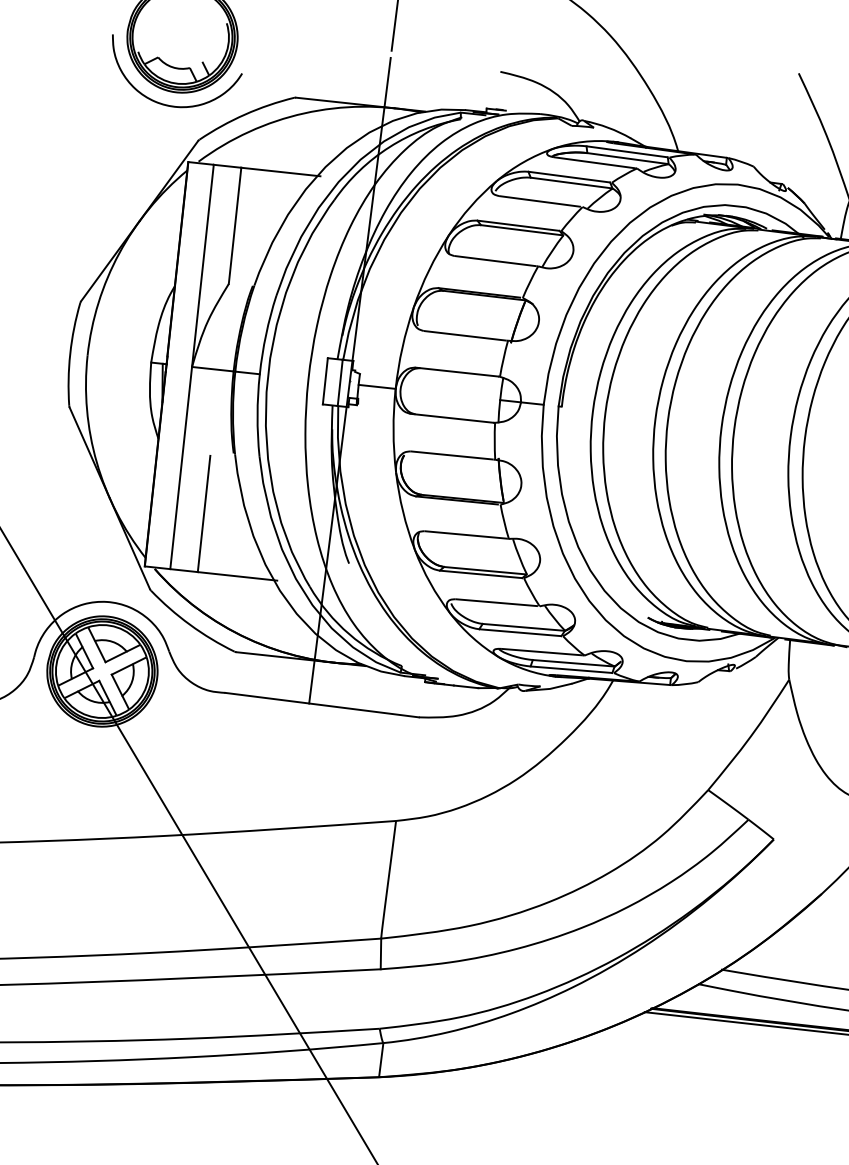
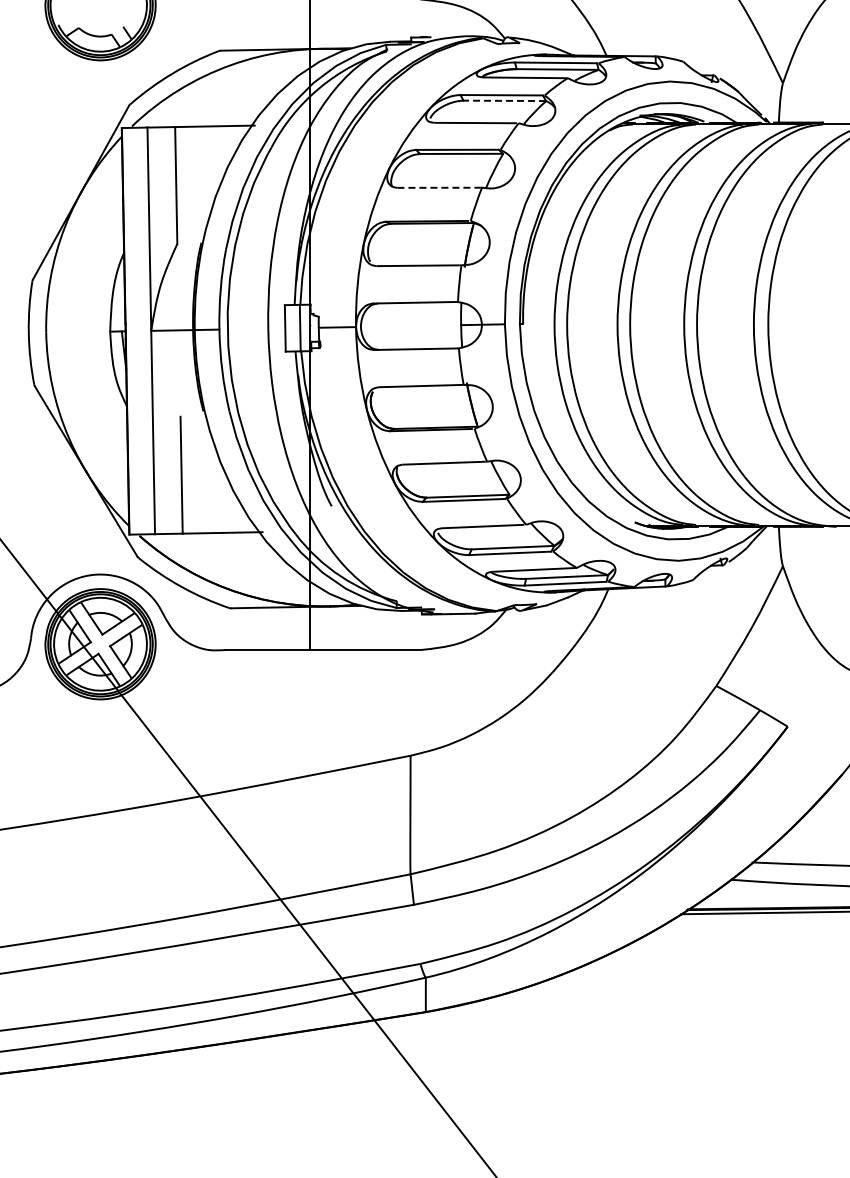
curve: (170, 104) -> (97, 73), removed
line: (570, 182) -> (503, 100), solid -> dashed
line: (495, 260) -> (439, 187), solid -> dashed

